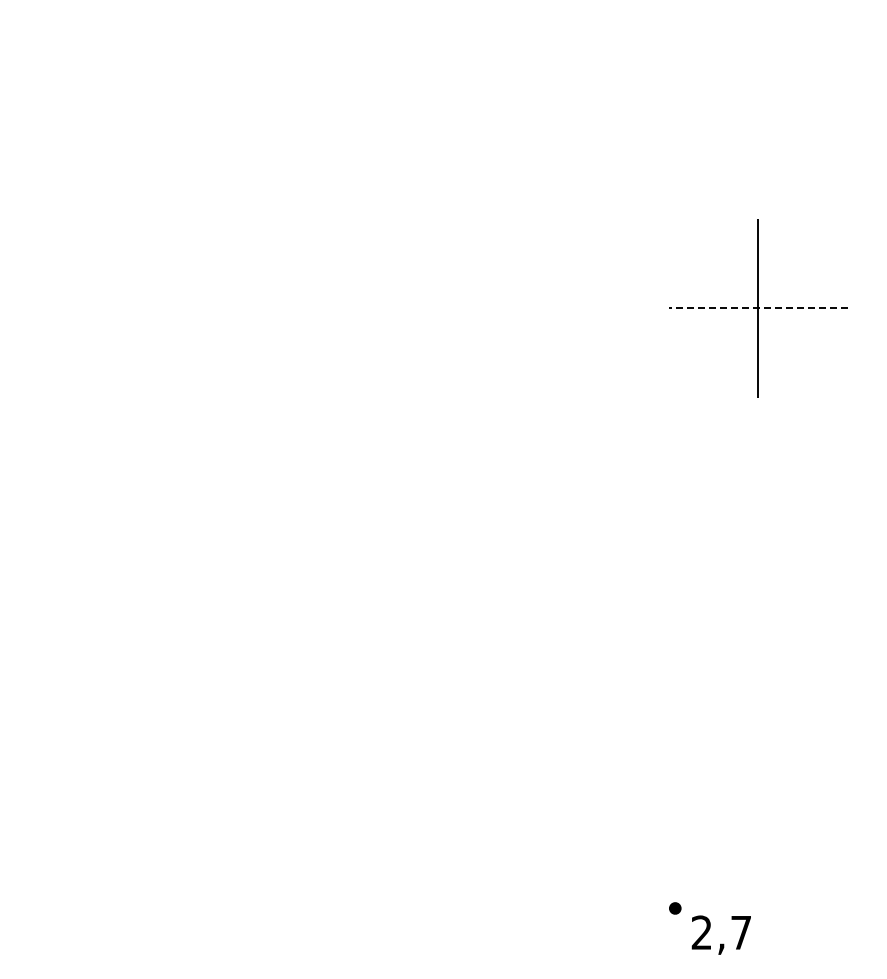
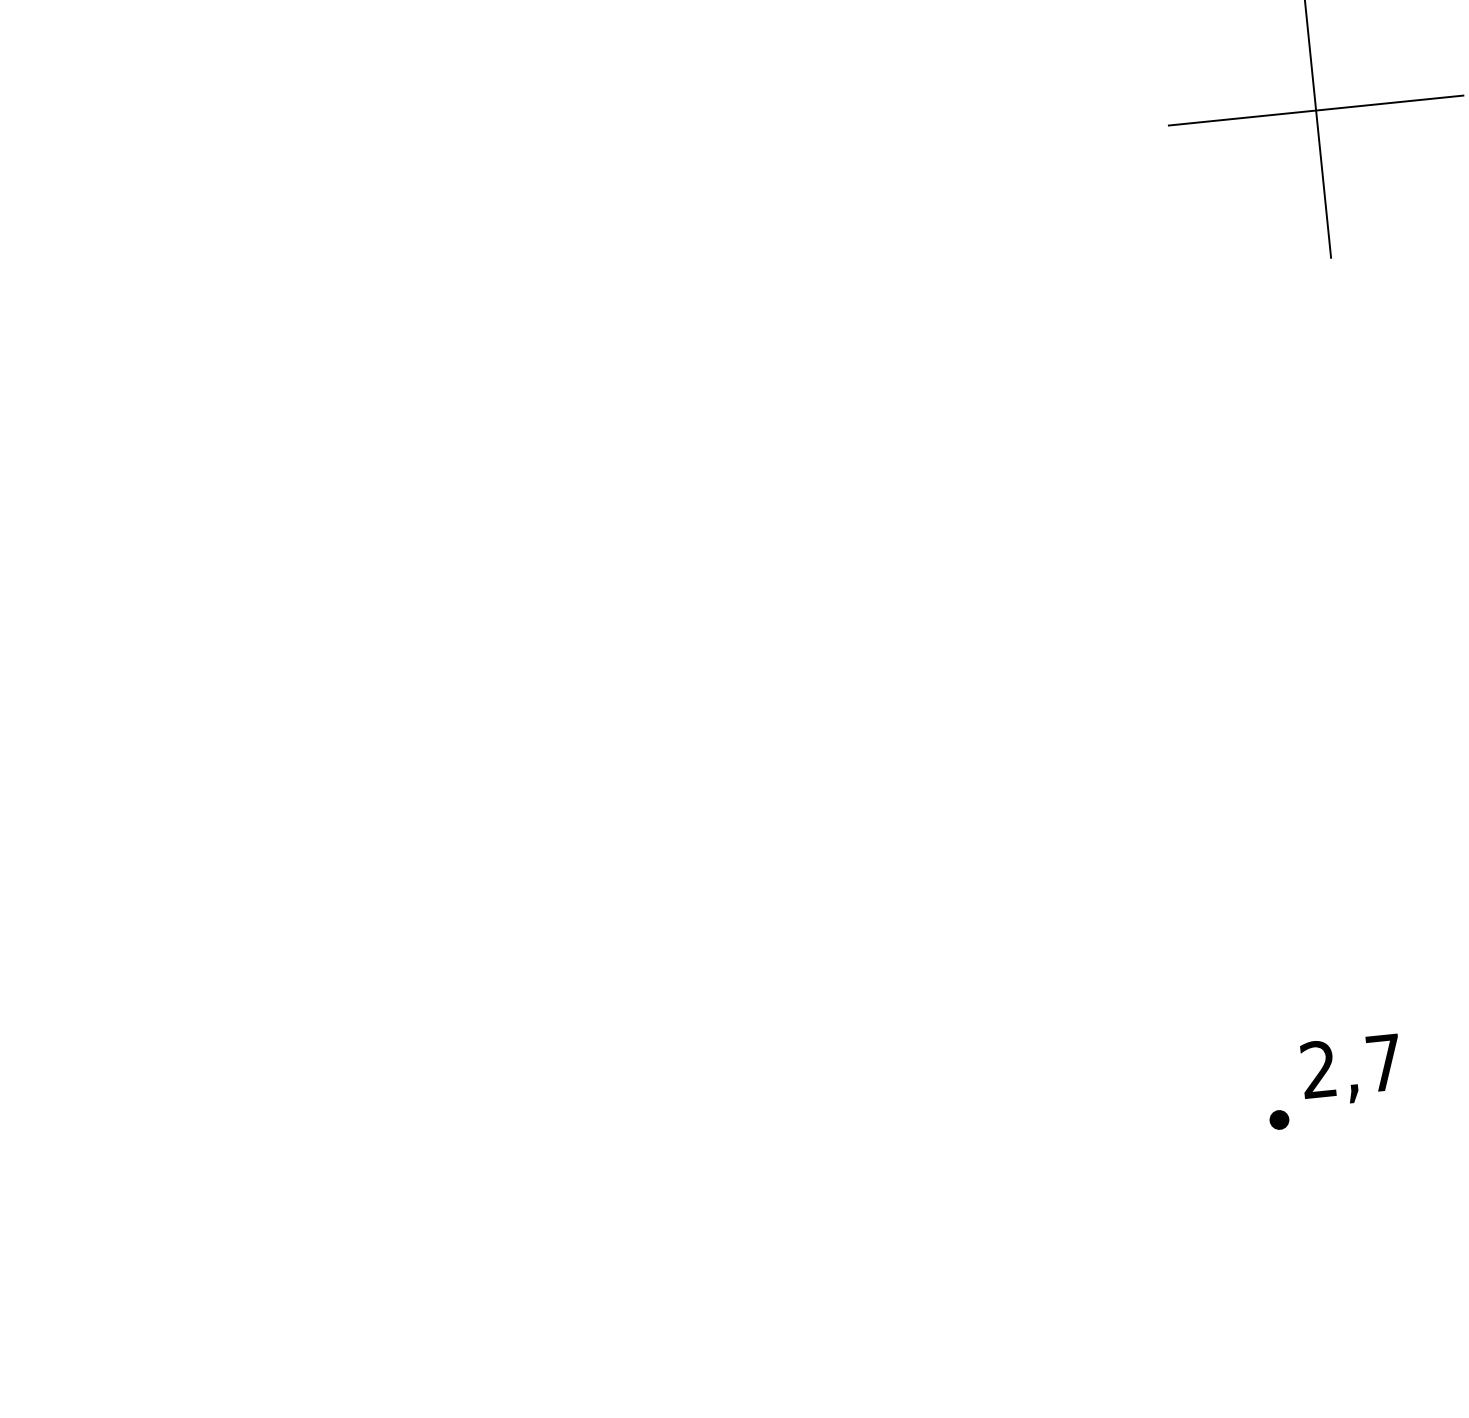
line: (757, 308) -> (1314, 111), dashed -> solid
text: (720, 934) -> (1350, 1069), moved

